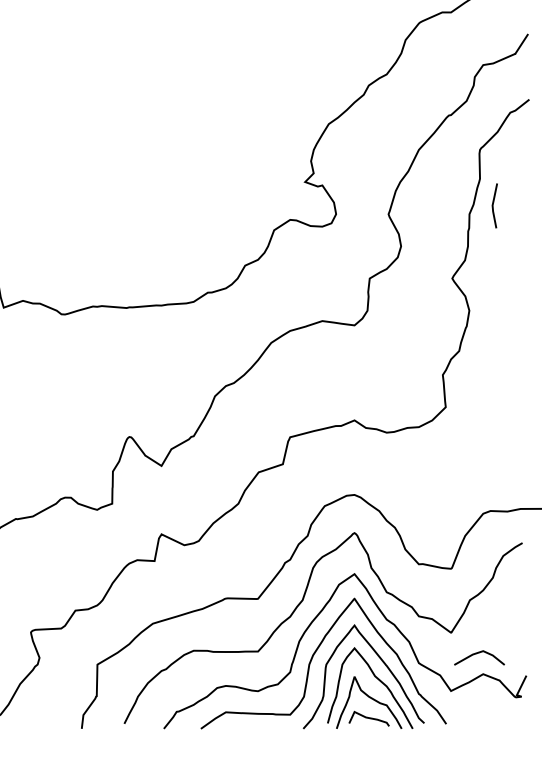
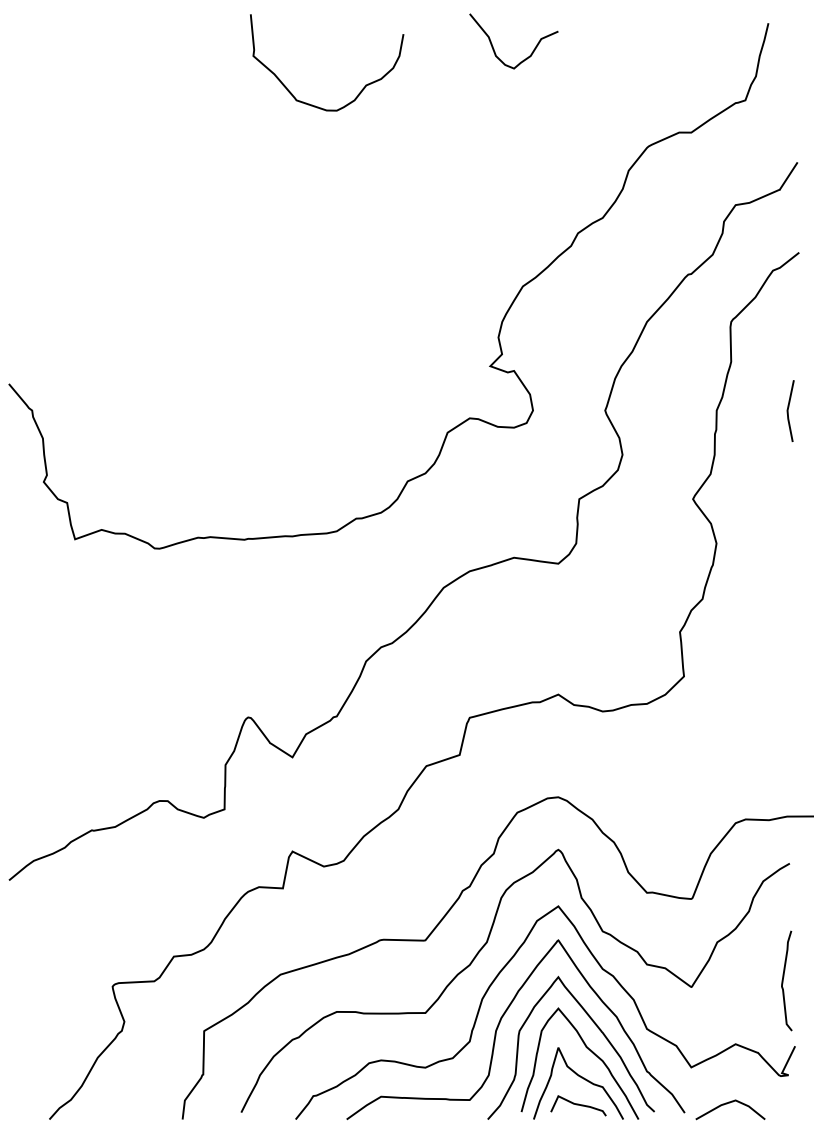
line: (493, 205) -> (788, 410), moved
curve: (517, 627) -> (783, 980), added
line: (477, 654) -> (727, 1104), moved

